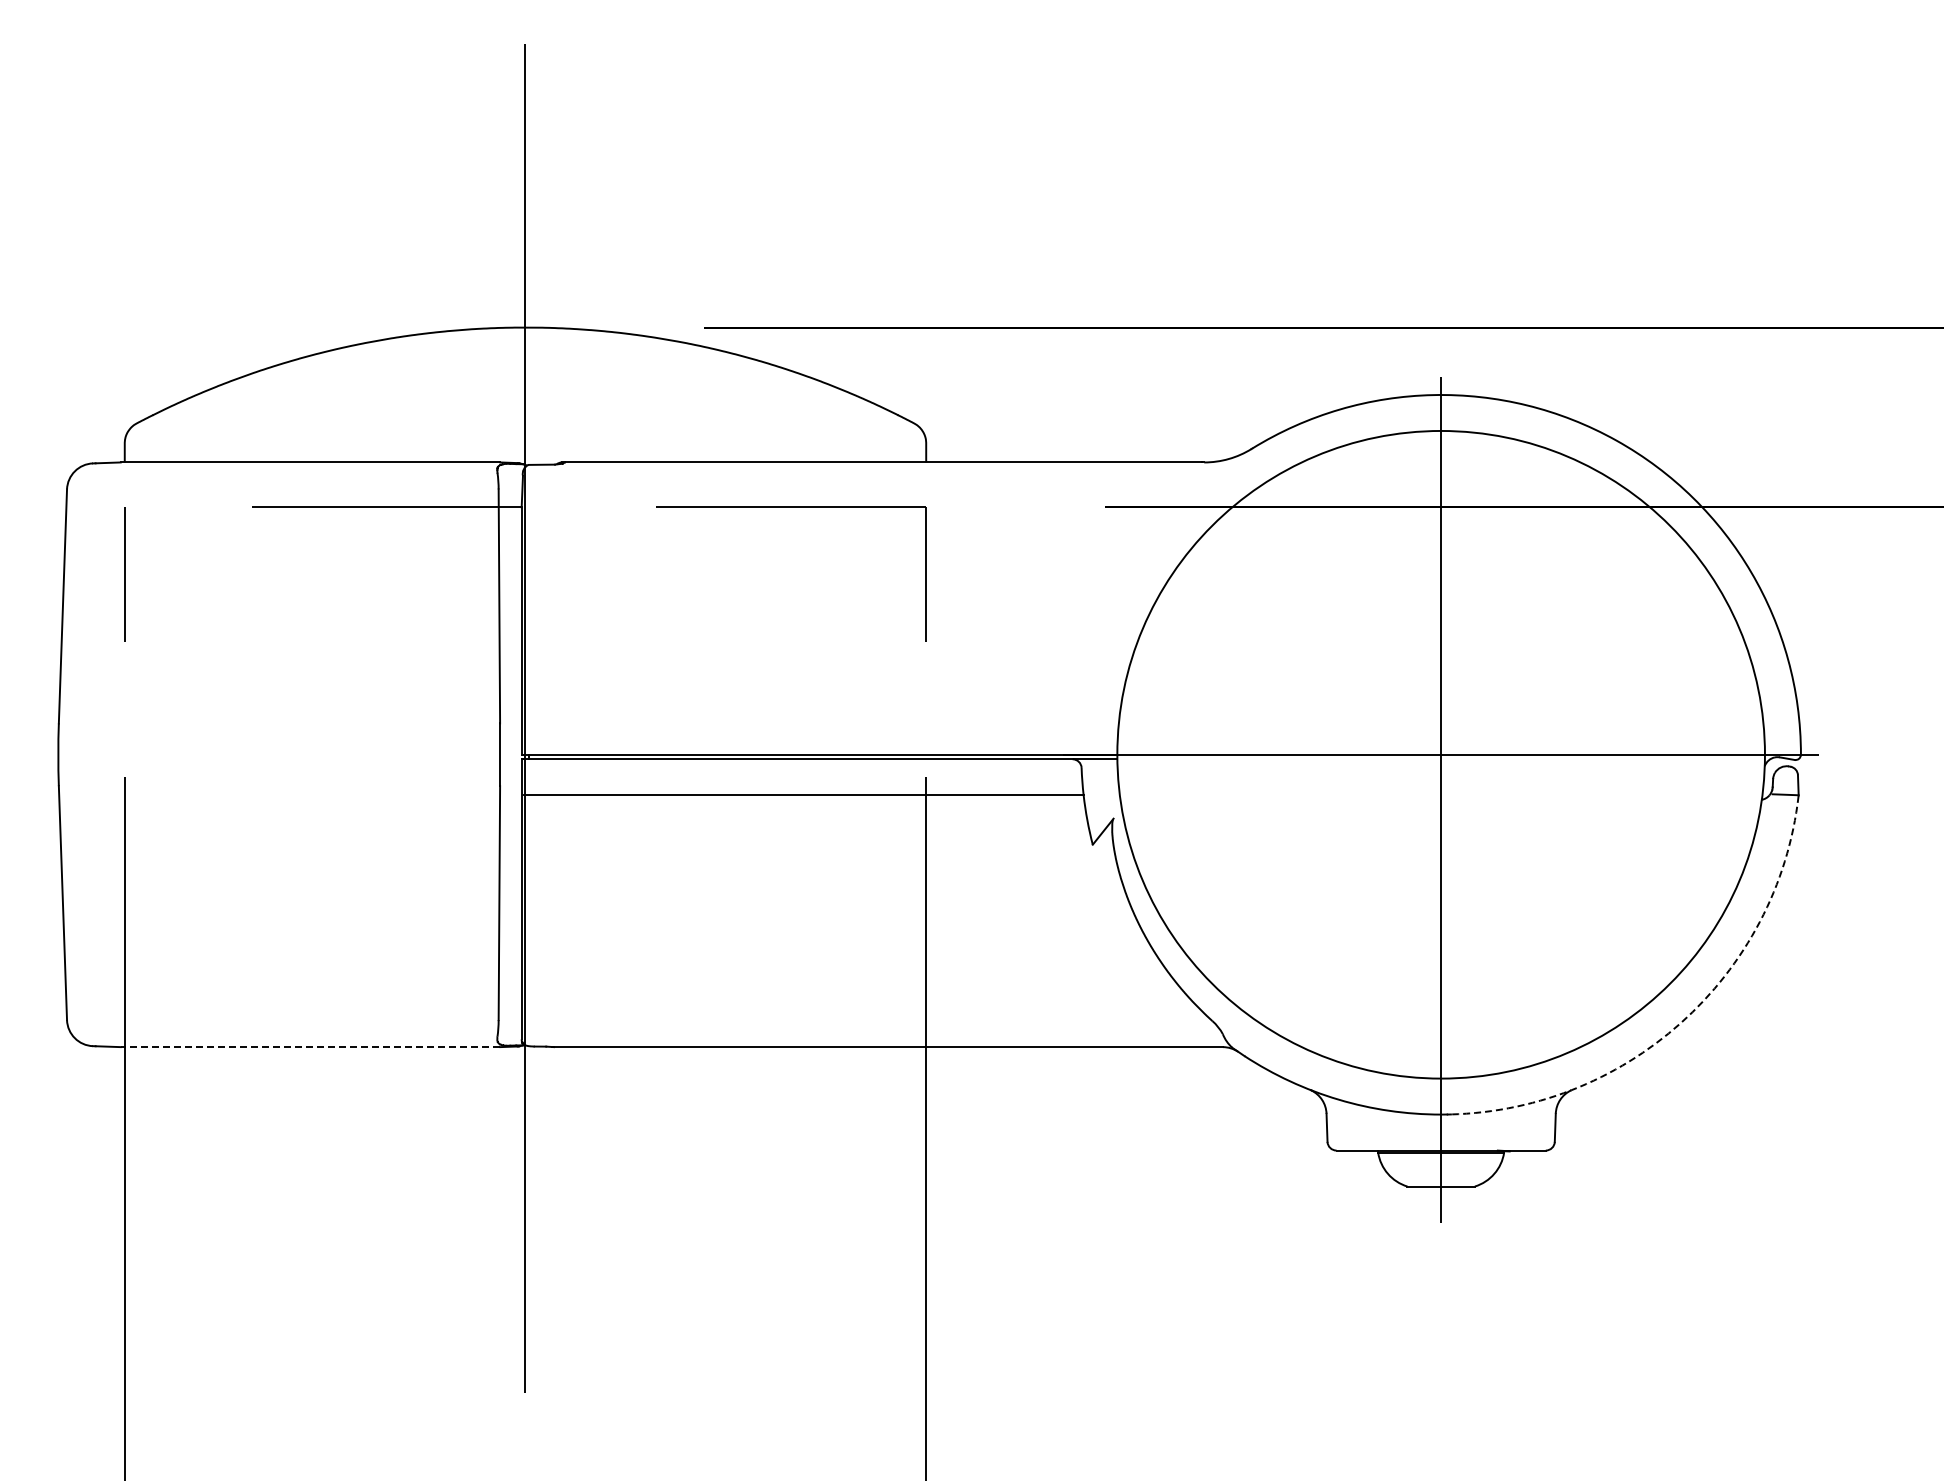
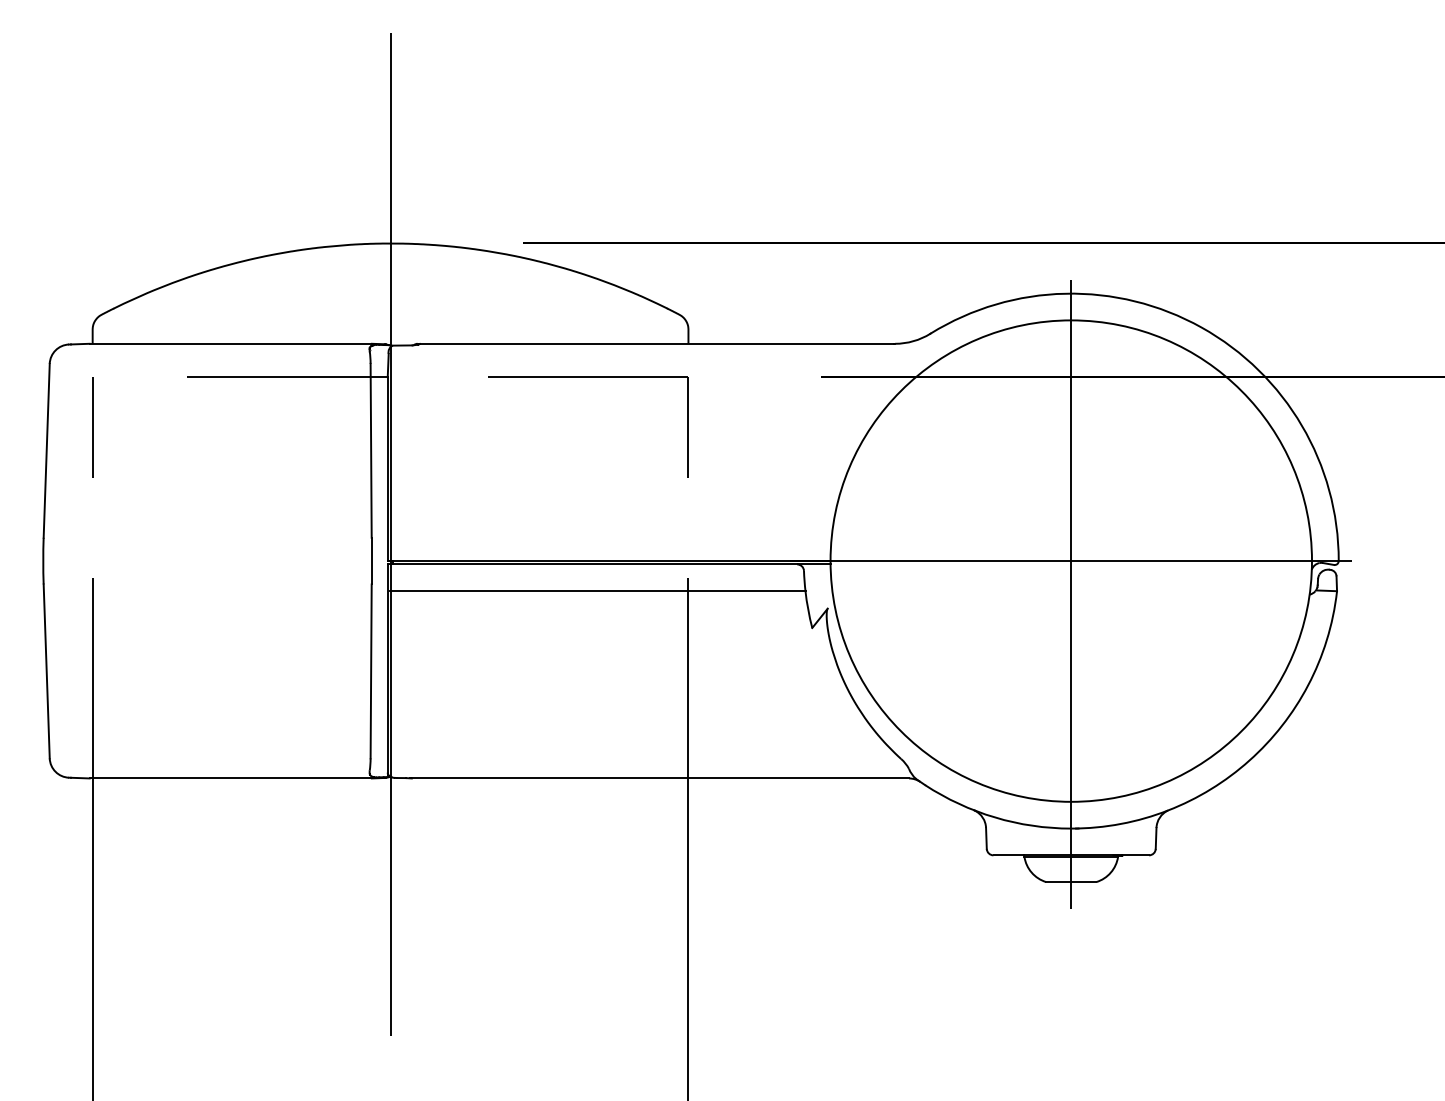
arc: (1680, 1023) -> (1249, 760), dashed -> solid
line: (310, 1047) -> (230, 778), dashed -> solid

